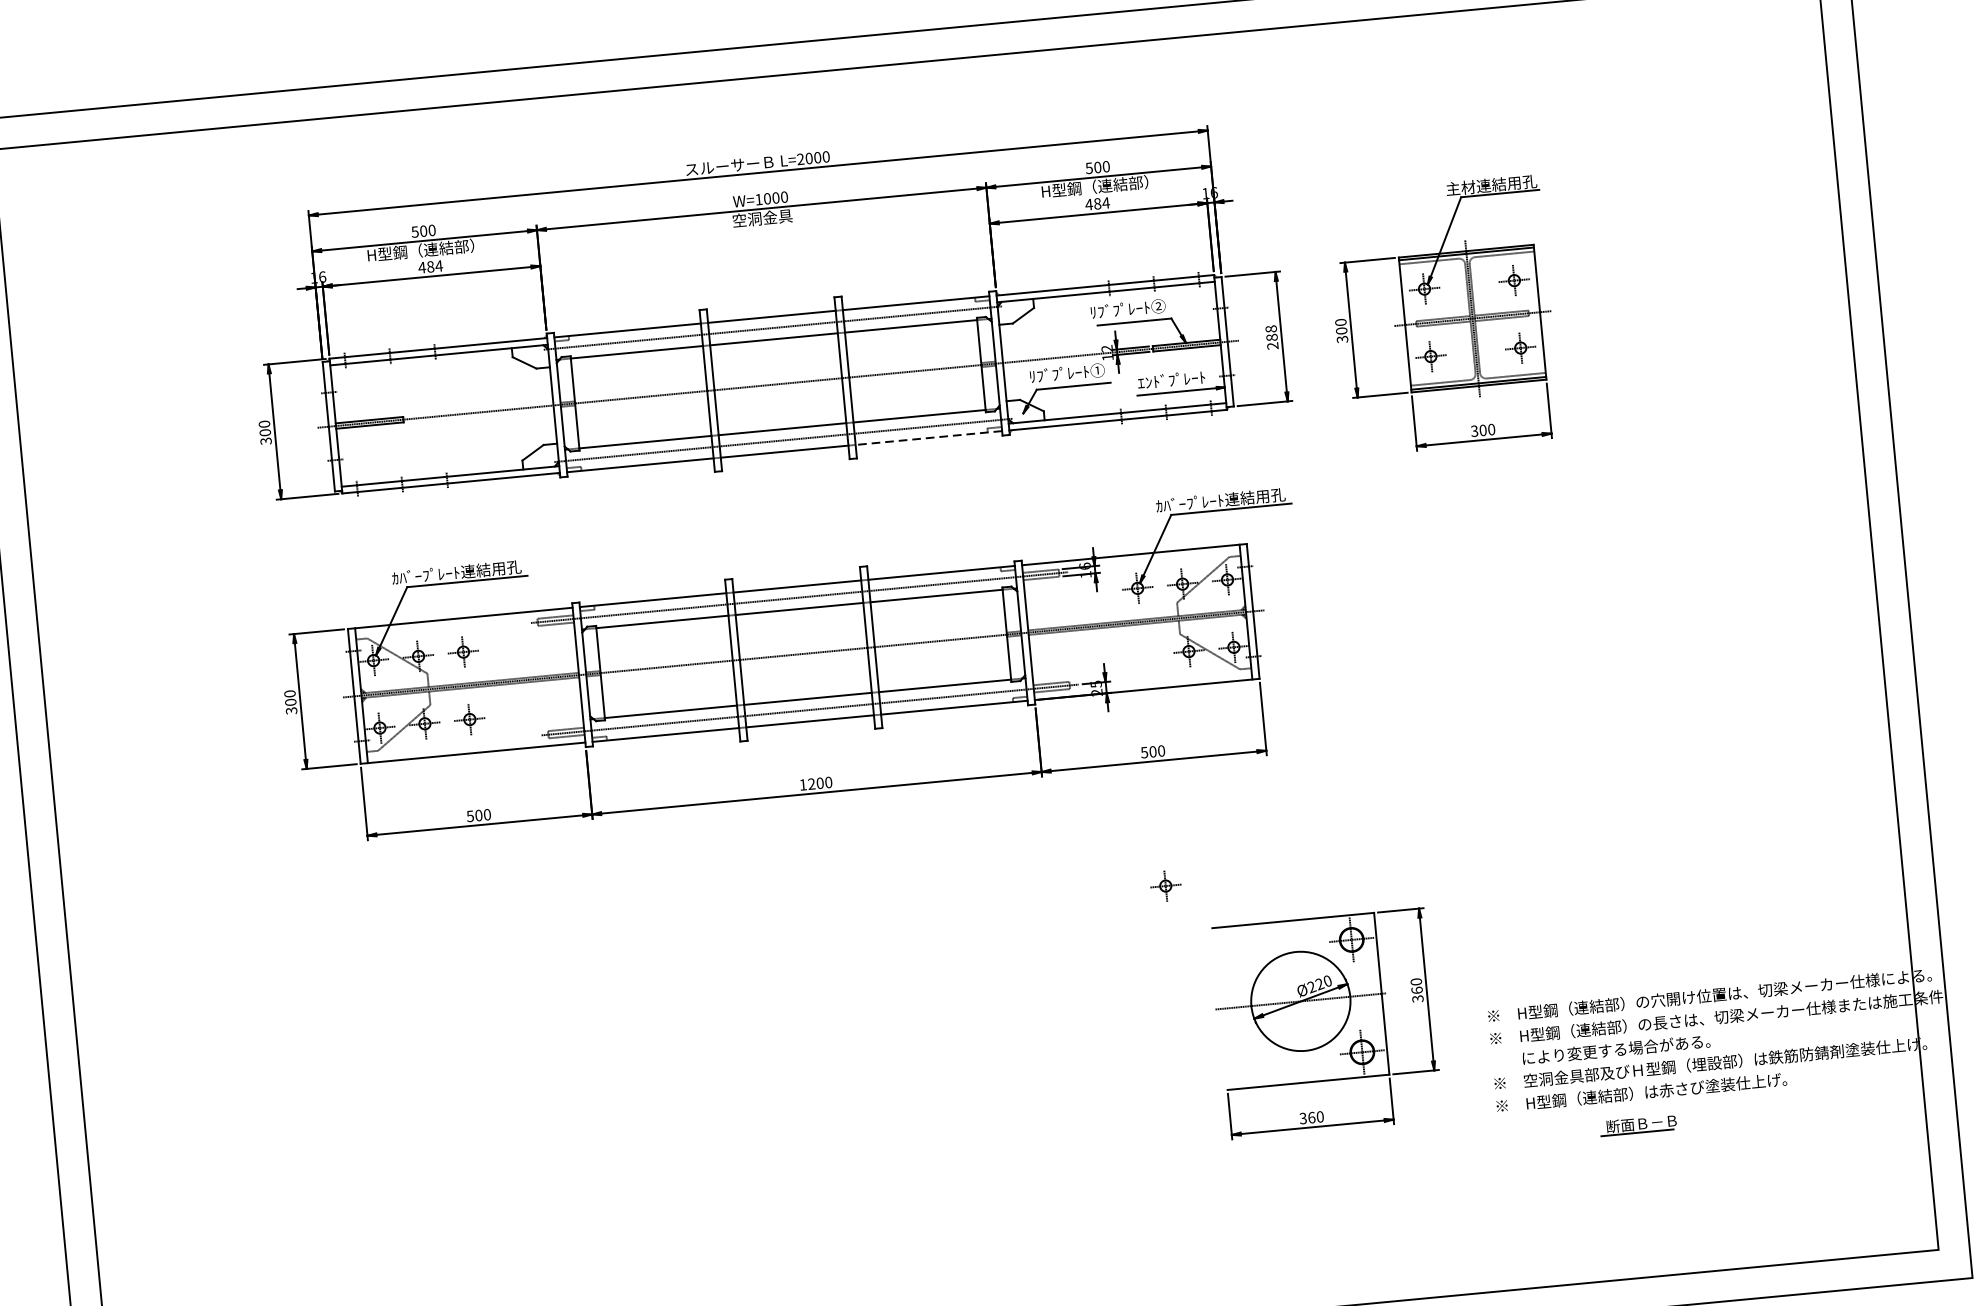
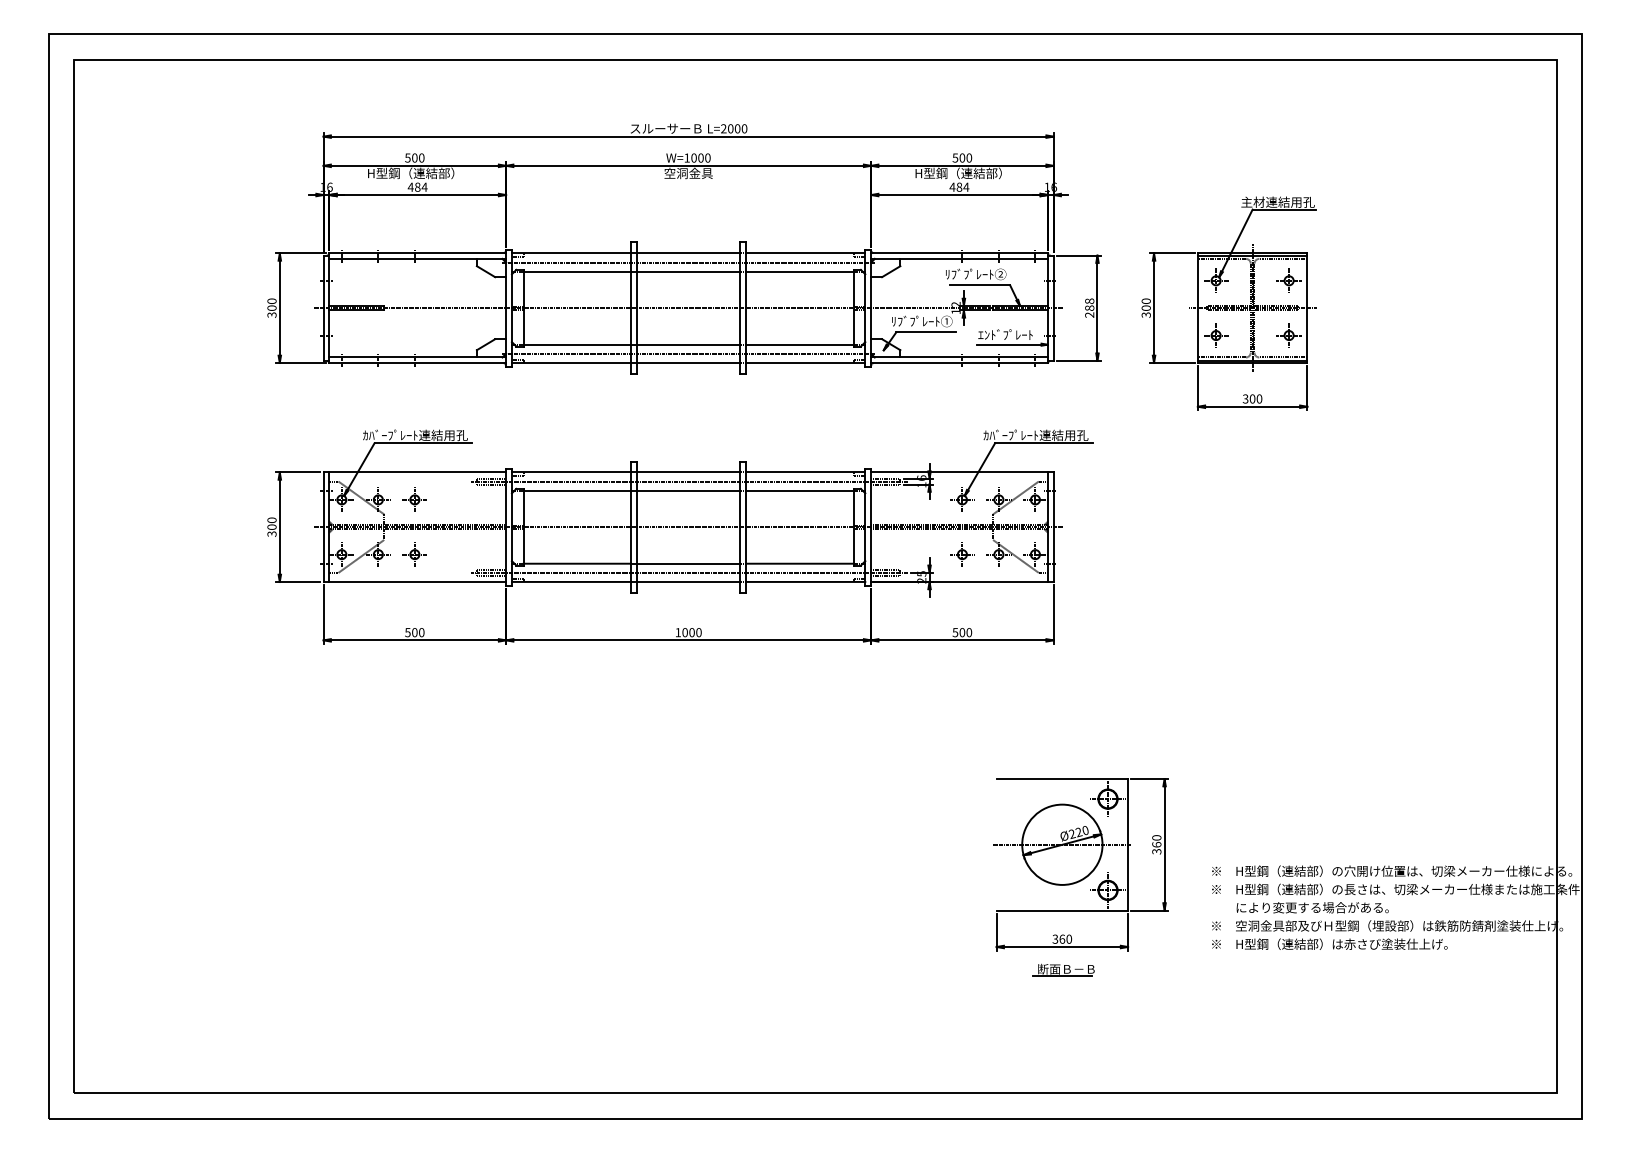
line: (928, 437) -> (805, 362), dashed -> solid
text: (810, 784) -> (684, 632), 1200 -> 1000
part: (1165, 885) -> (962, 554), moved
part: (1638, 1124) -> (1063, 969), moved

